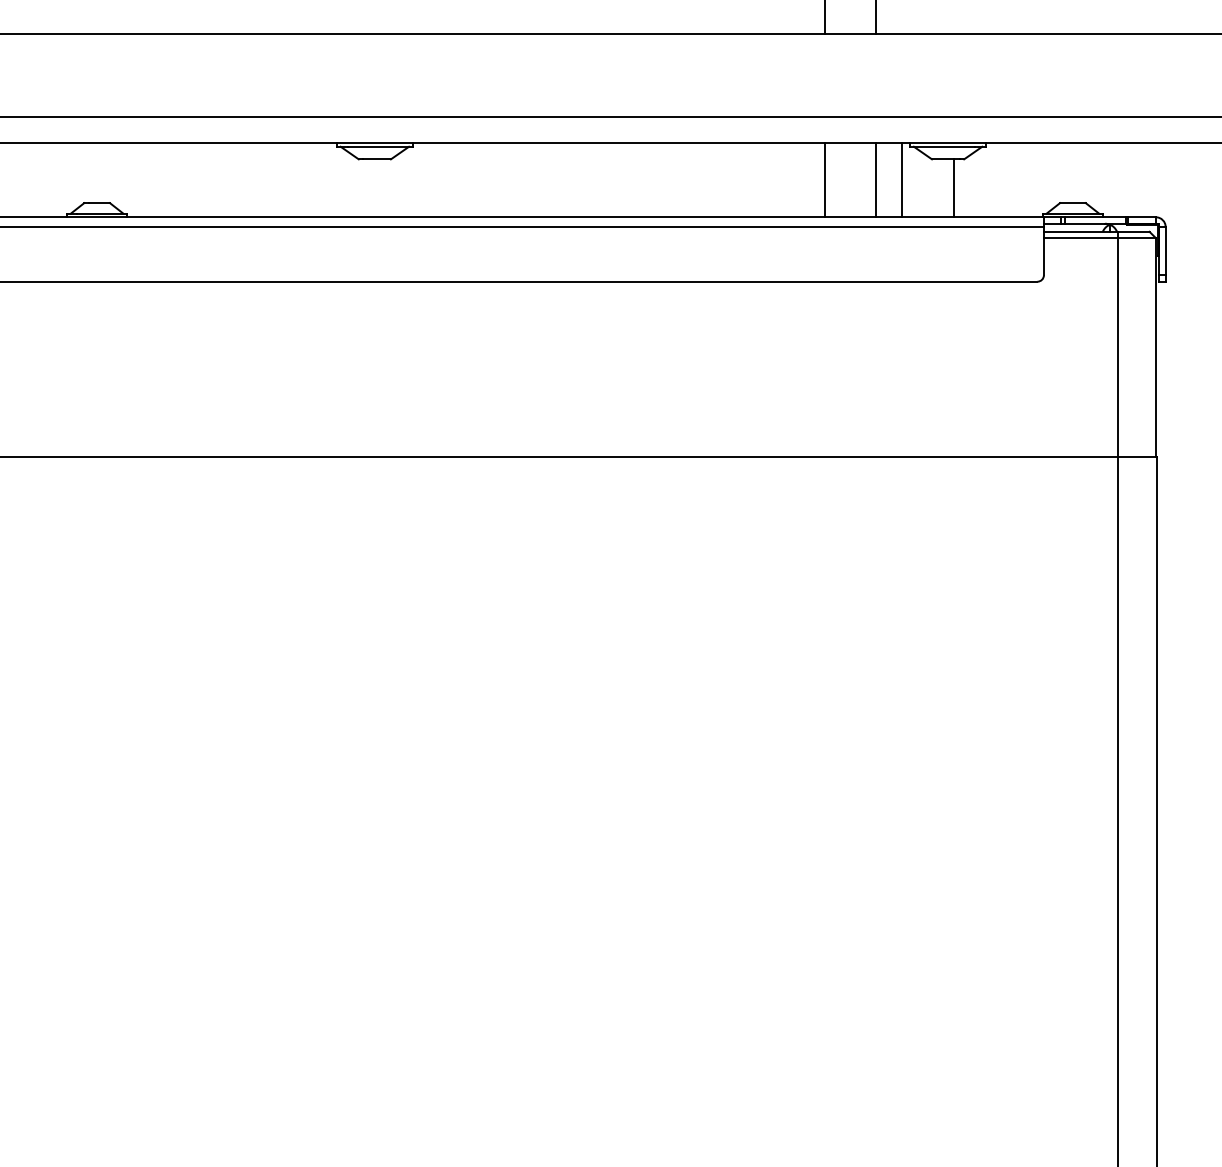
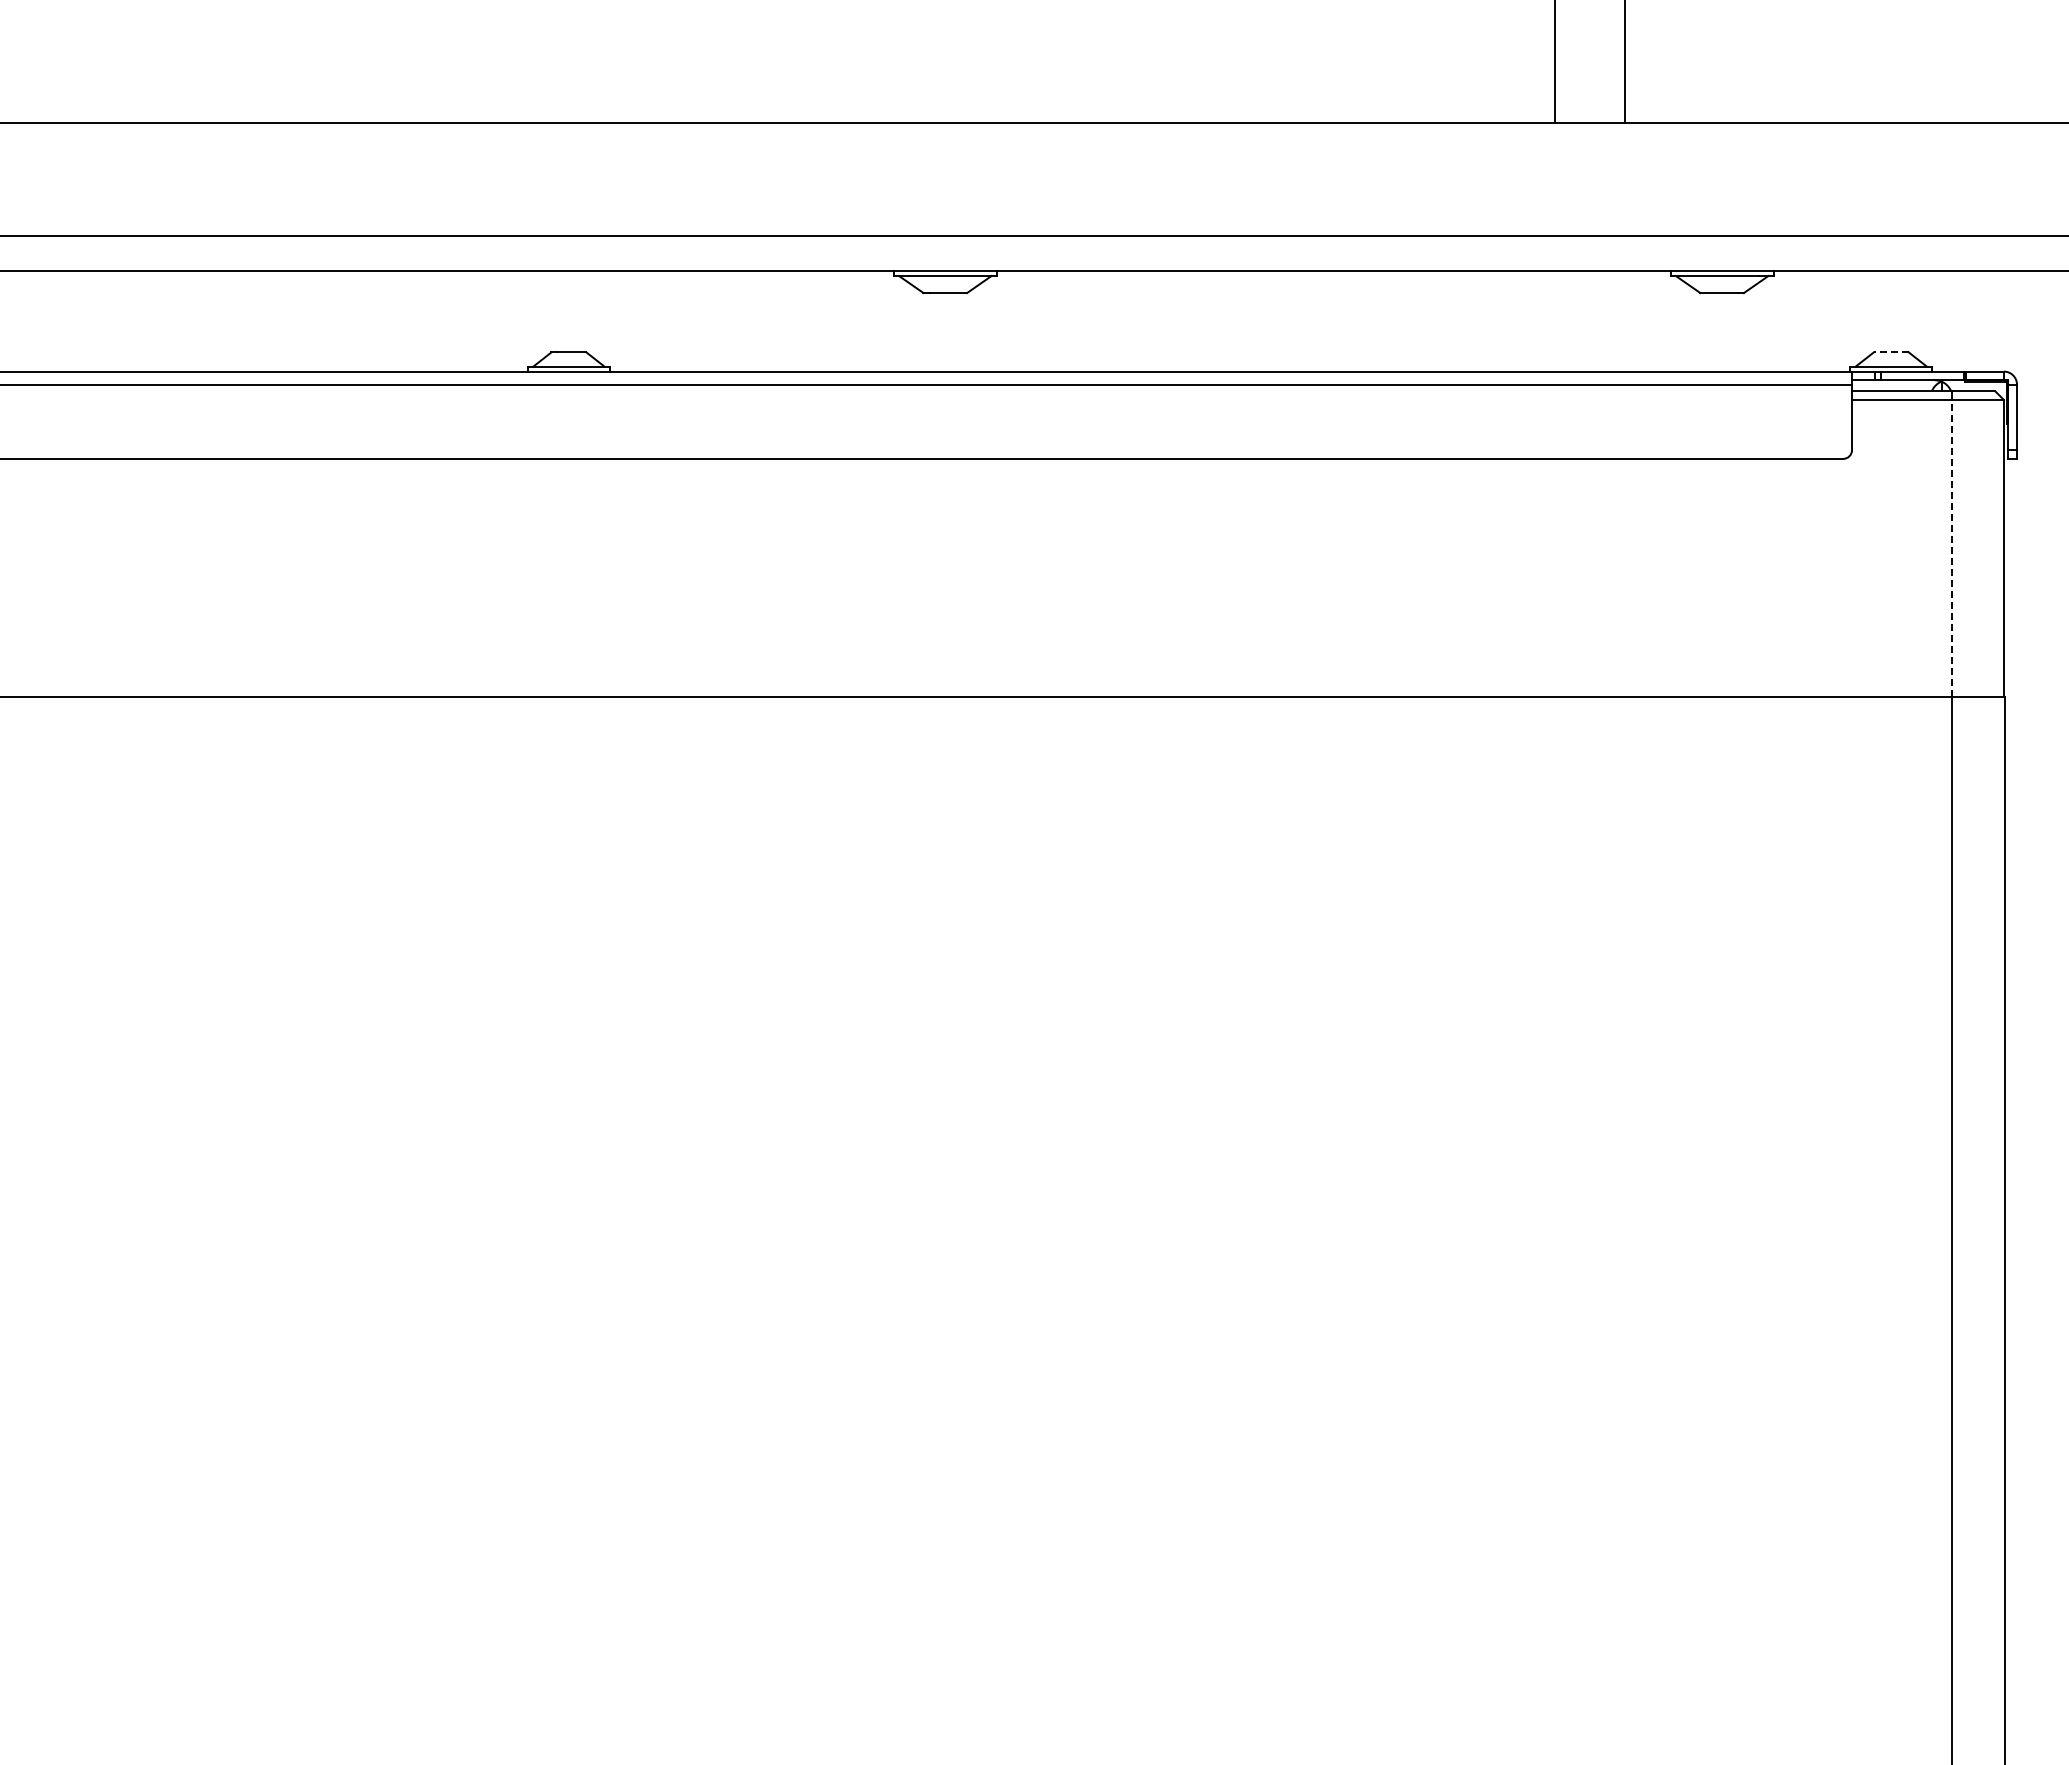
line: (825, 180) -> (1555, 321), removed
line: (876, 180) -> (1625, 321), removed
line: (902, 180) -> (1660, 321), removed
line: (953, 188) -> (1729, 332), removed
line: (1072, 203) -> (1890, 352), solid -> dashed
line: (1118, 347) -> (1952, 547), solid -> dashed

